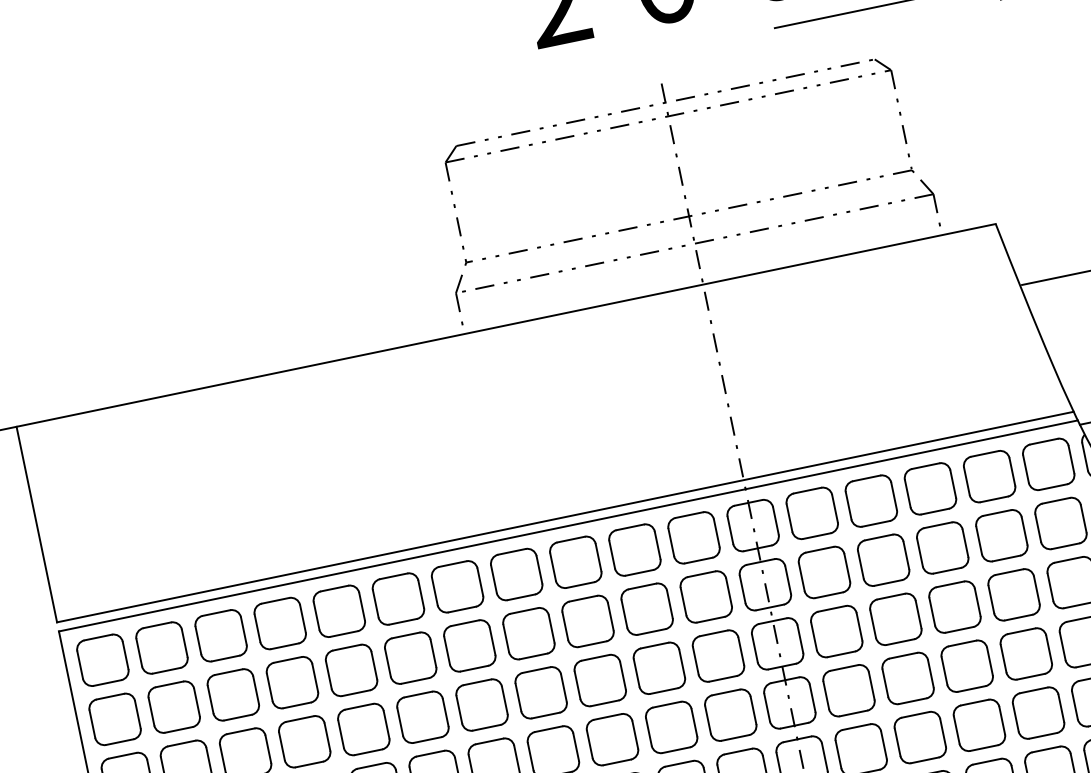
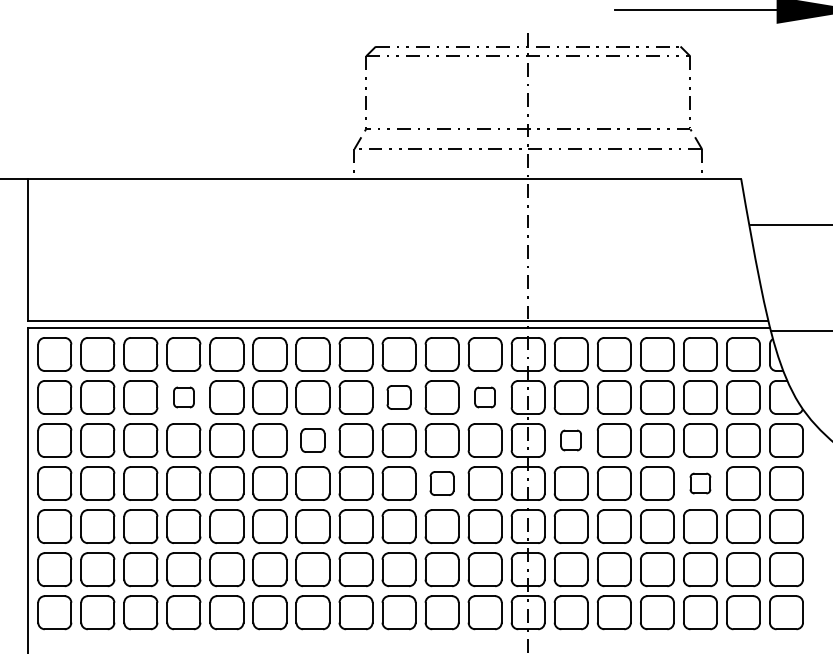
part: (705, 597) -> (484, 397), size x0.6
part: (587, 621) -> (398, 397), size x0.7
part: (835, 631) -> (570, 440), size x0.6
part: (1026, 653) -> (700, 483), size x0.6
part: (291, 682) -> (183, 397), size x0.6
part: (481, 705) -> (312, 440), size x0.7
part: (670, 727) -> (441, 483), size x0.7

